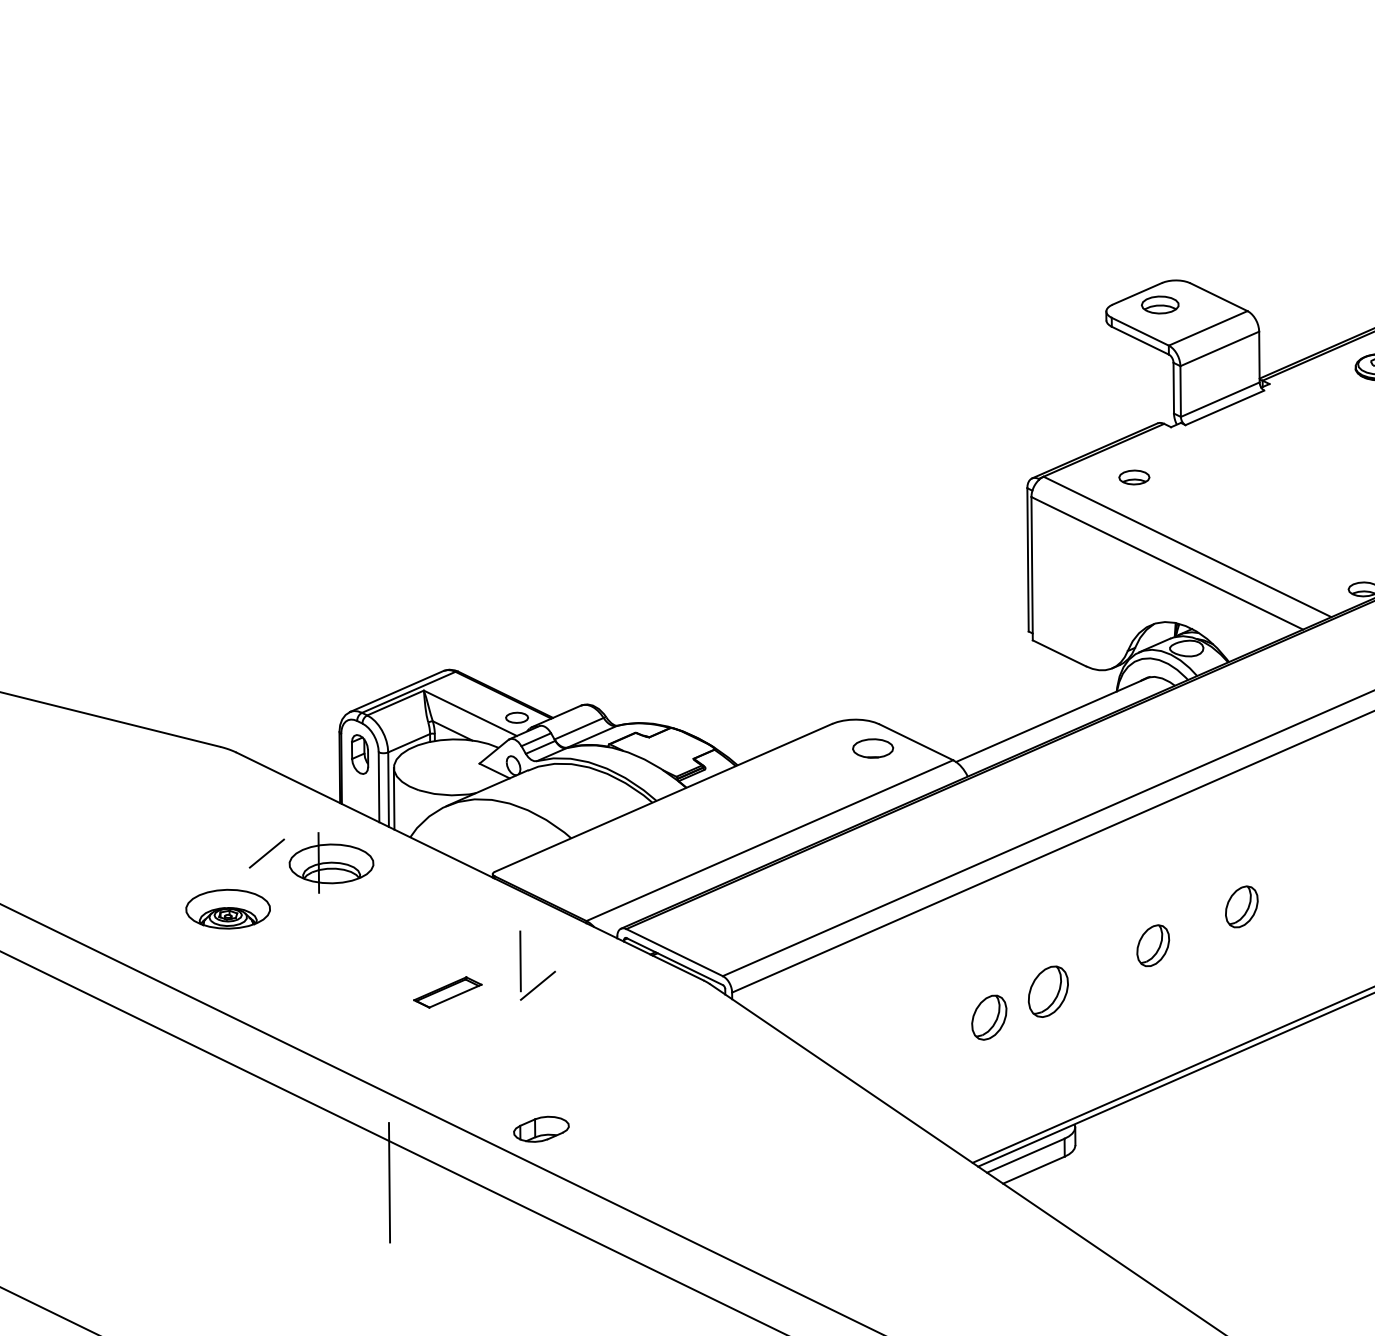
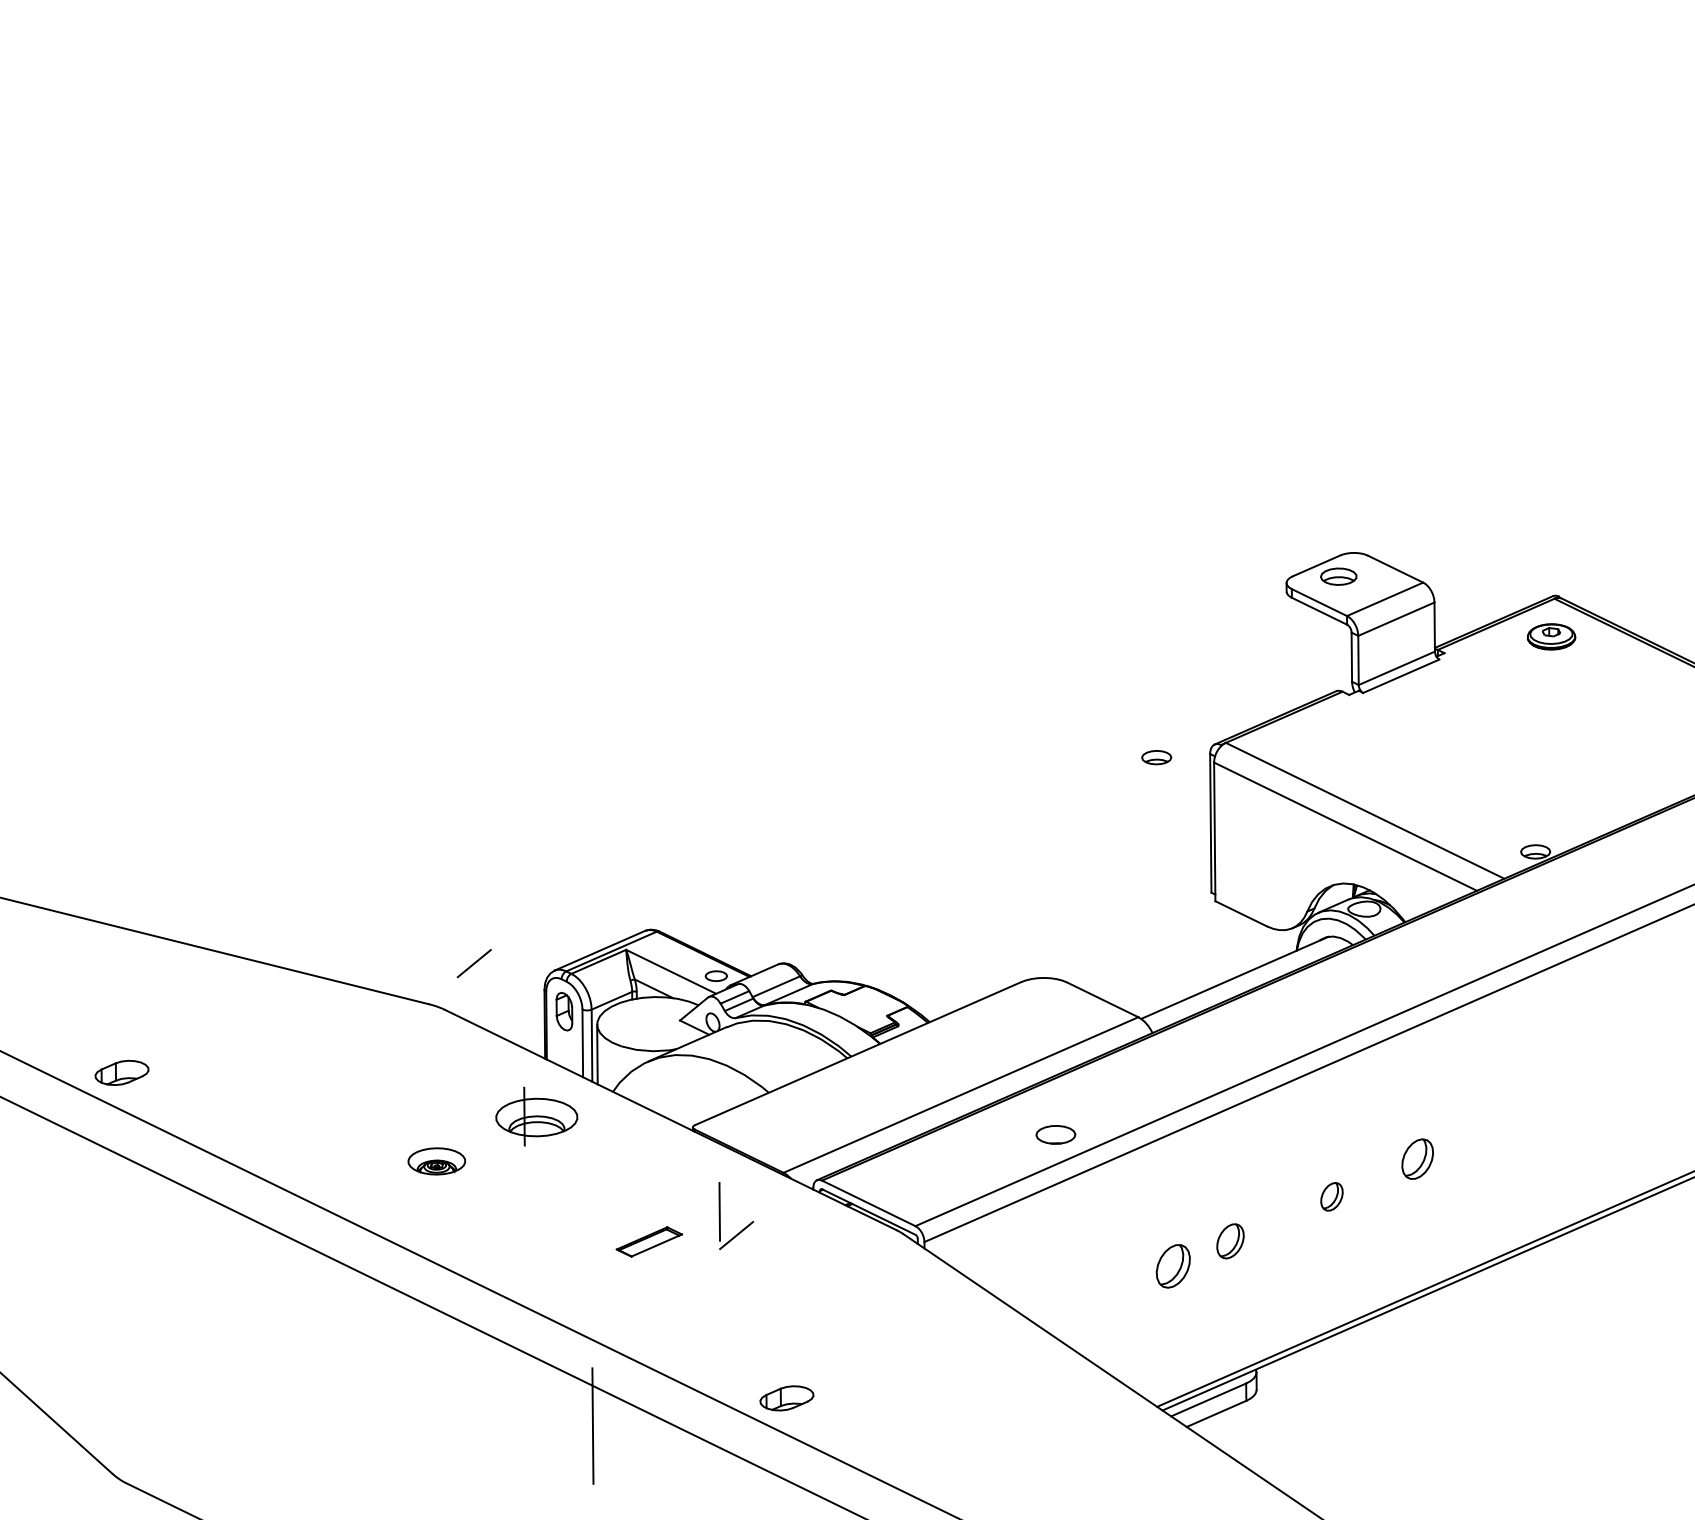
part: (1134, 477) -> (1156, 757), moved
part: (872, 748) -> (1055, 1134), moved
line: (266, 853) -> (473, 963), moved
part: (227, 909) -> (436, 1161), size x0.7
part: (1152, 945) -> (1331, 1196), size x0.7
part: (1048, 992) -> (1230, 1241), size x0.7
part: (540, 1129) -> (786, 1398), moved

